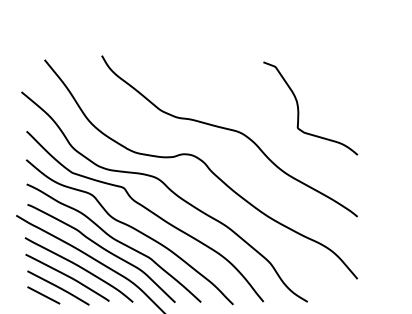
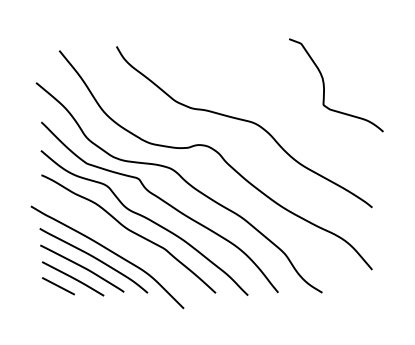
curve: (298, 108) -> (324, 85), moved
curve: (103, 249) -> (118, 240), removed

